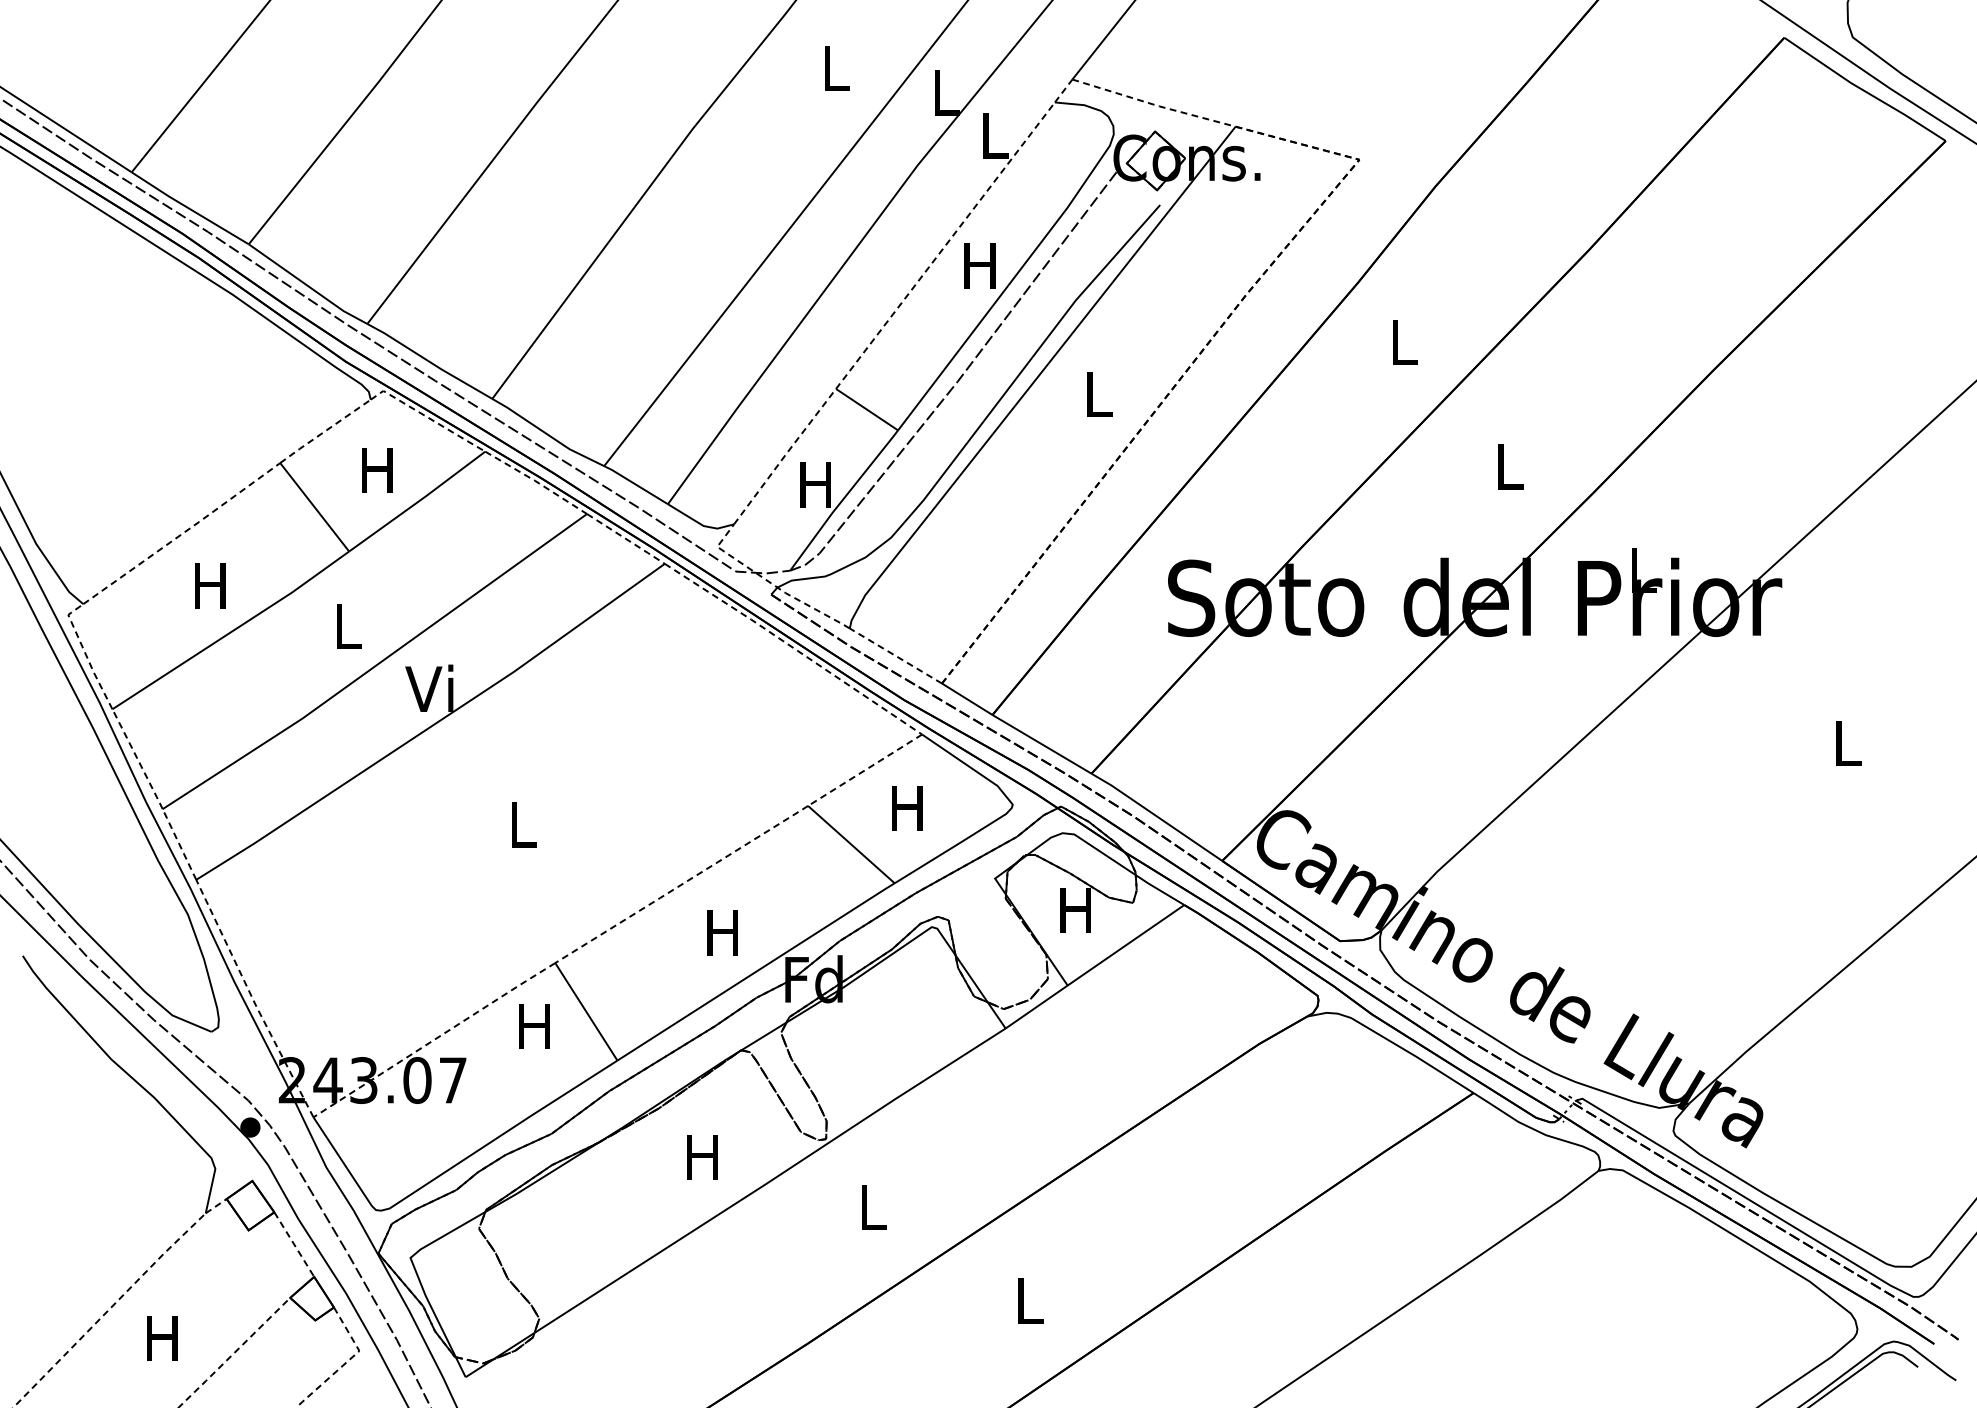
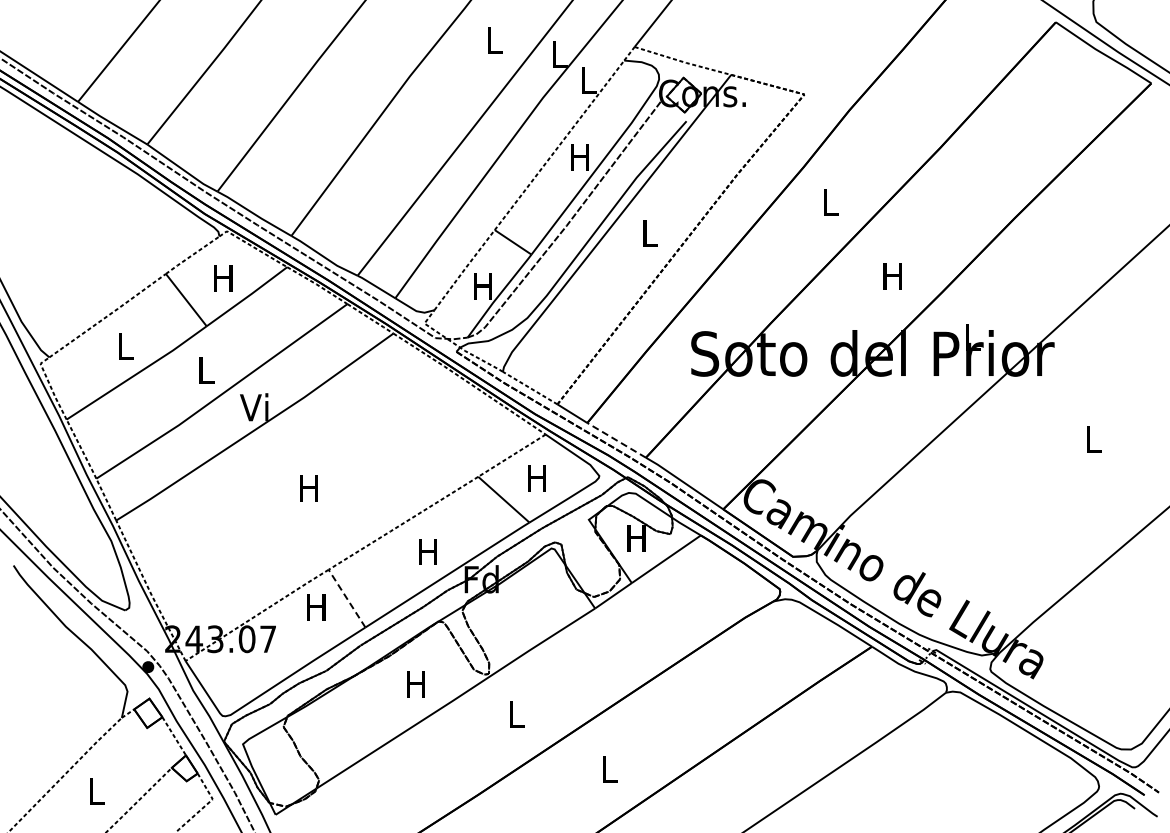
text: (1508, 467) -> (892, 276), L -> H
text: (210, 585) -> (124, 346), H -> L
line: (1041, 744) -> (616, 440), solid -> dashed
text: (521, 825) -> (308, 488), L -> H
line: (585, 1011) -> (346, 598), solid -> dashed
text: (161, 1337) -> (95, 791), H -> L

